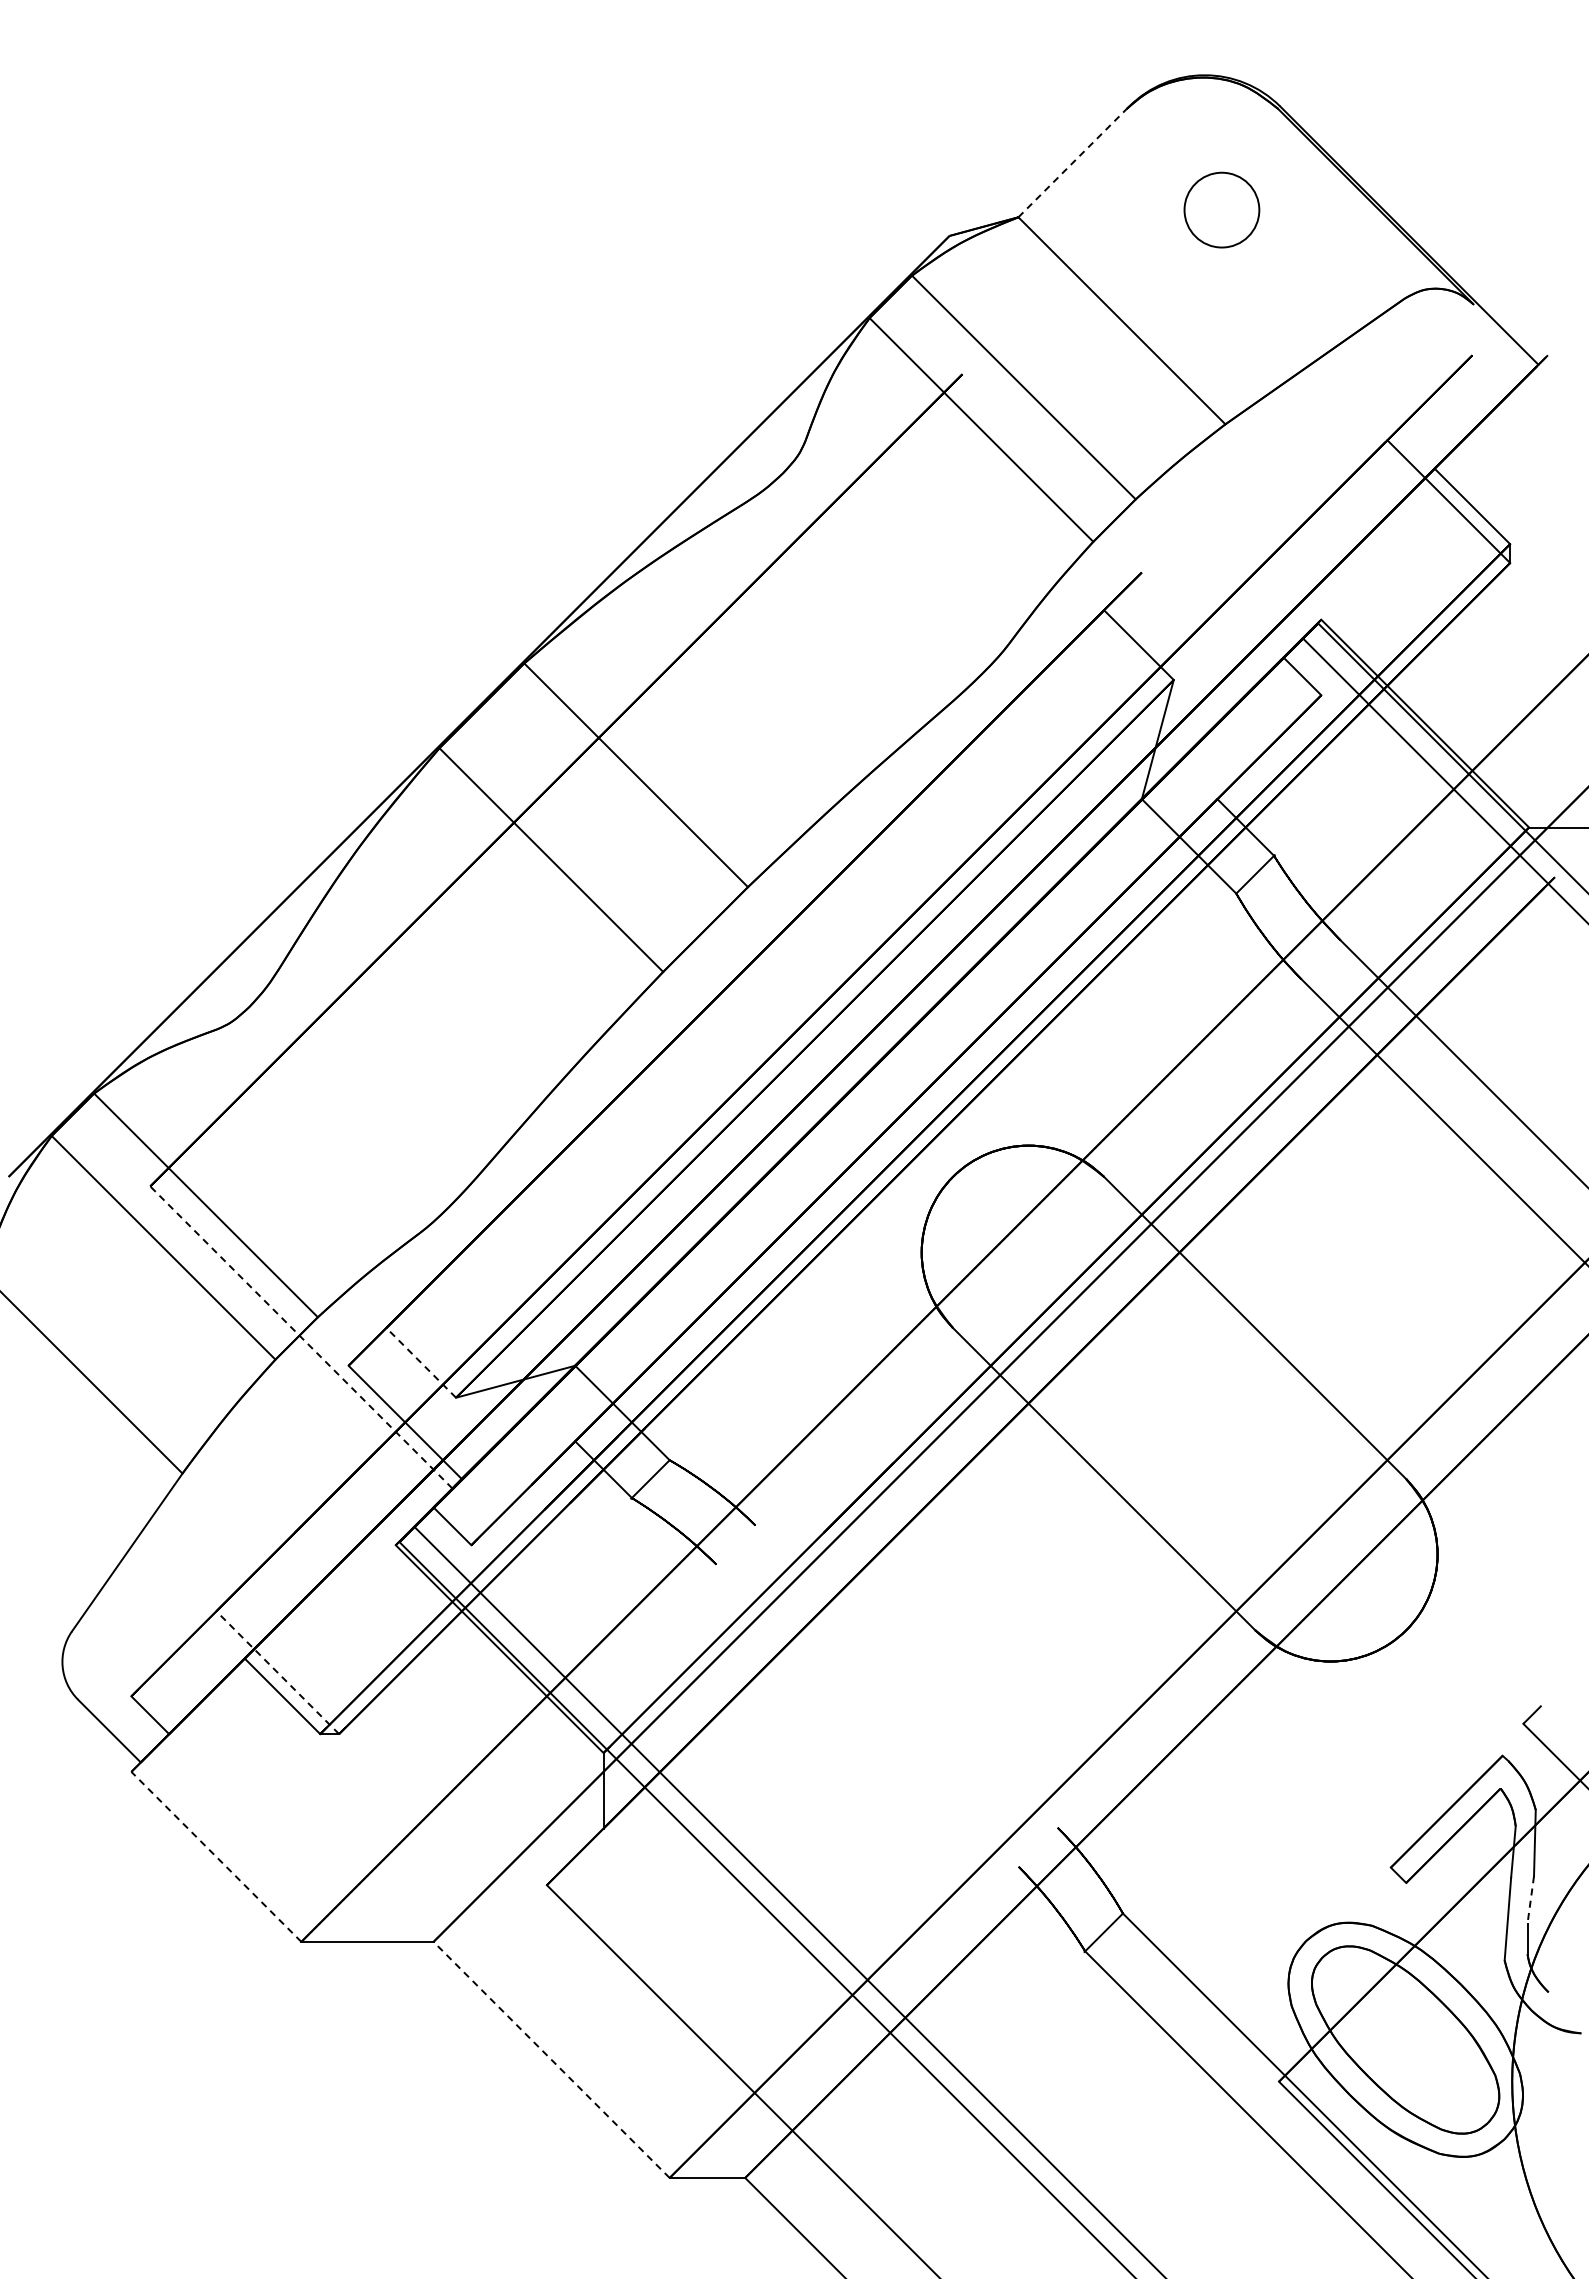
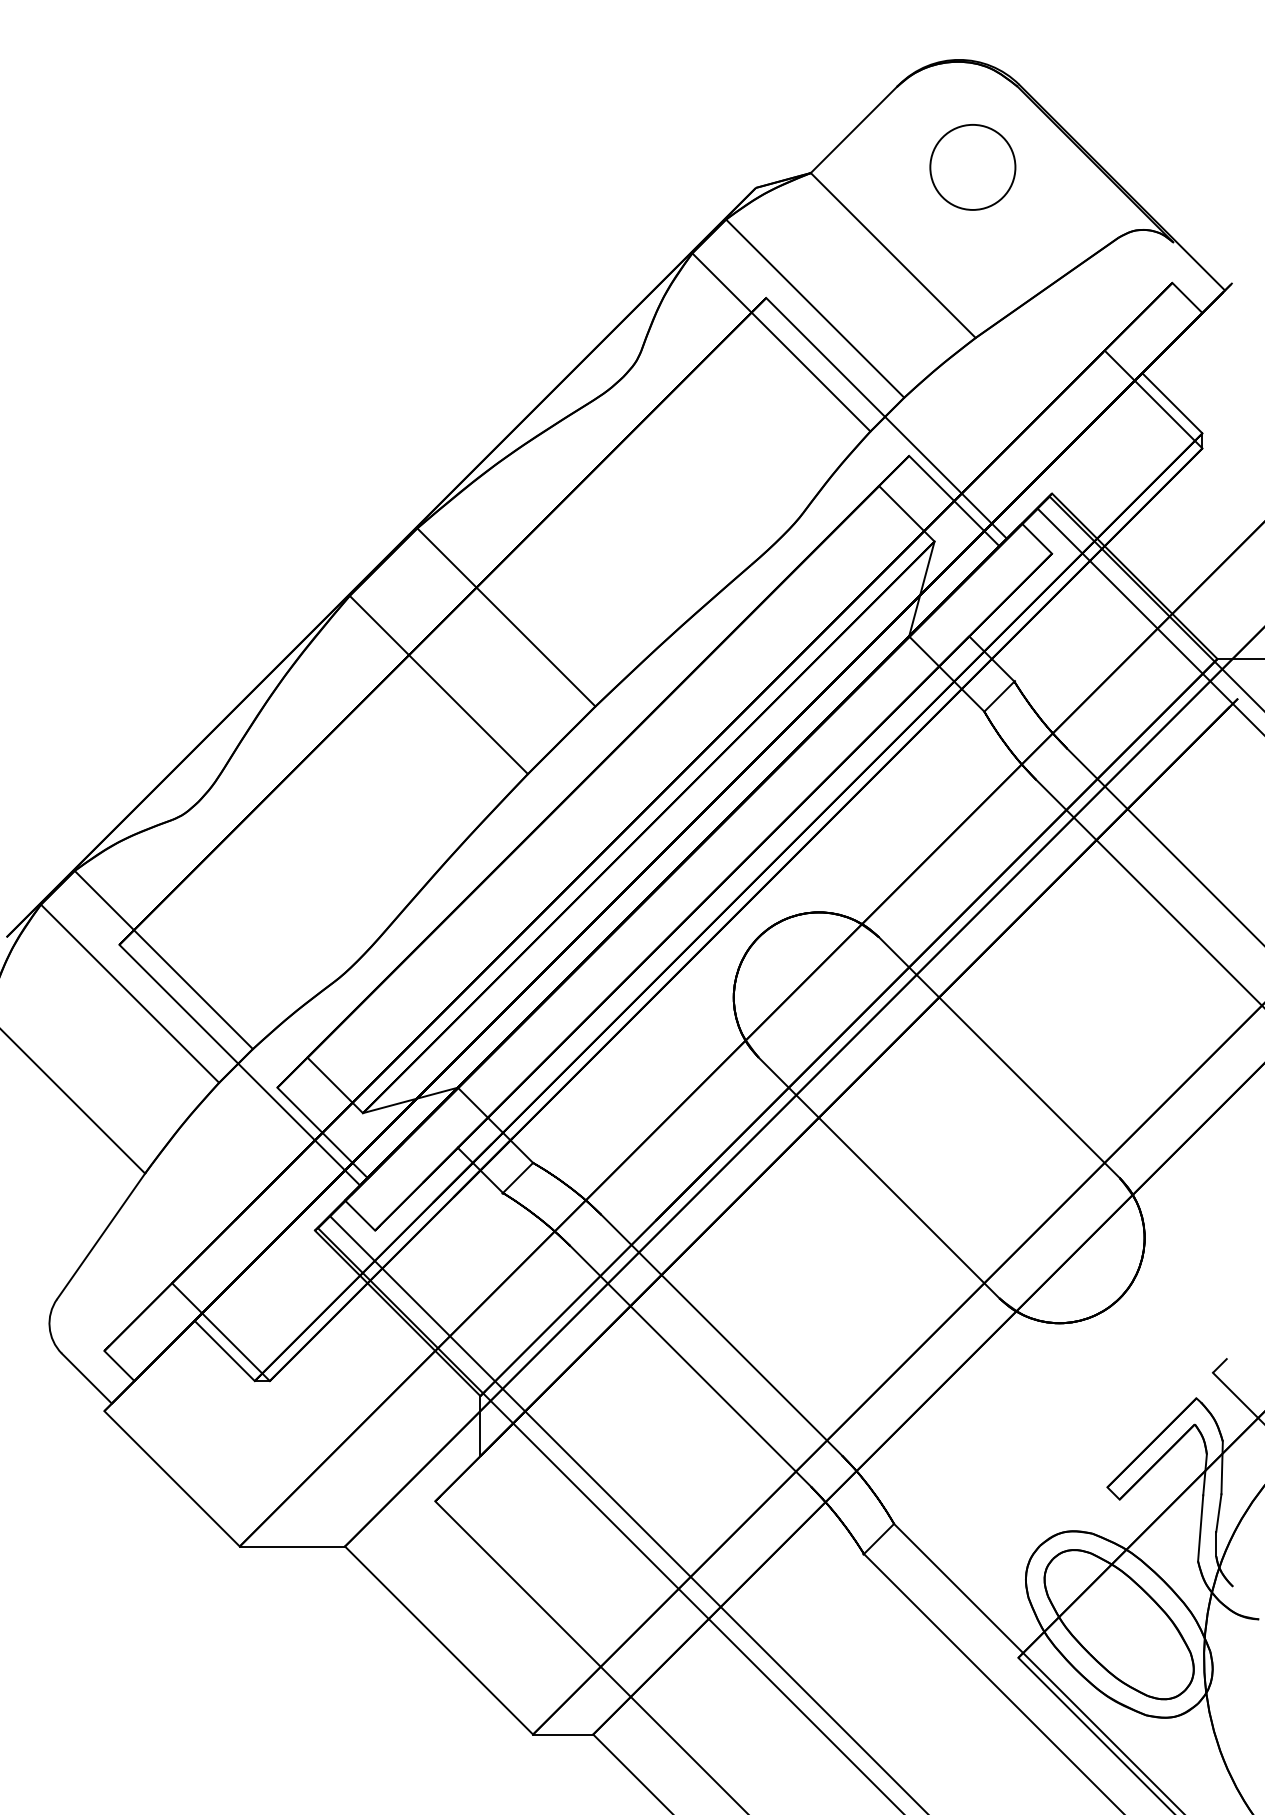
line: (1072, 162) -> (853, 129), dashed -> solid
circle: (1221, 209) -> (972, 166), size x1.43
line: (1491, 374) -> (1187, 298), added
line: (1113, 525) -> (886, 418), added
line: (1198, 628) -> (954, 500), added
line: (301, 1337) -> (239, 1065), dashed -> solid
line: (420, 1362) -> (334, 1085), dashed -> solid
line: (277, 1672) -> (220, 1331), dashed -> solid
line: (906, 1676) -> (721, 1335), added
line: (867, 1715) -> (690, 1366), added
line: (216, 1856) -> (172, 1478), dashed -> solid
line: (1530, 1899) -> (1218, 1512), dashed -> solid
line: (551, 2059) -> (438, 1640), dashed -> solid

